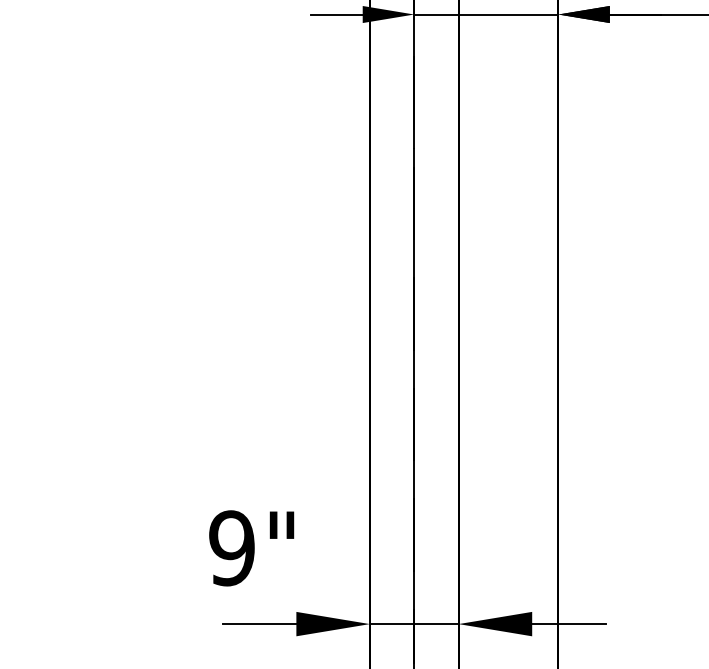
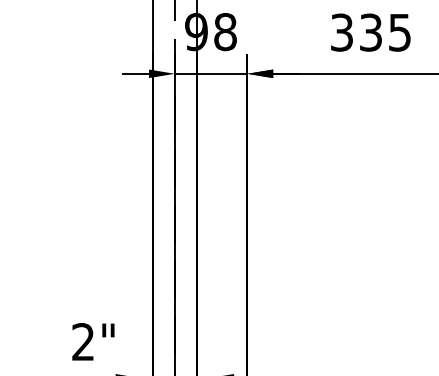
text: (230, 549) -> (82, 342), 9" -> 2"

